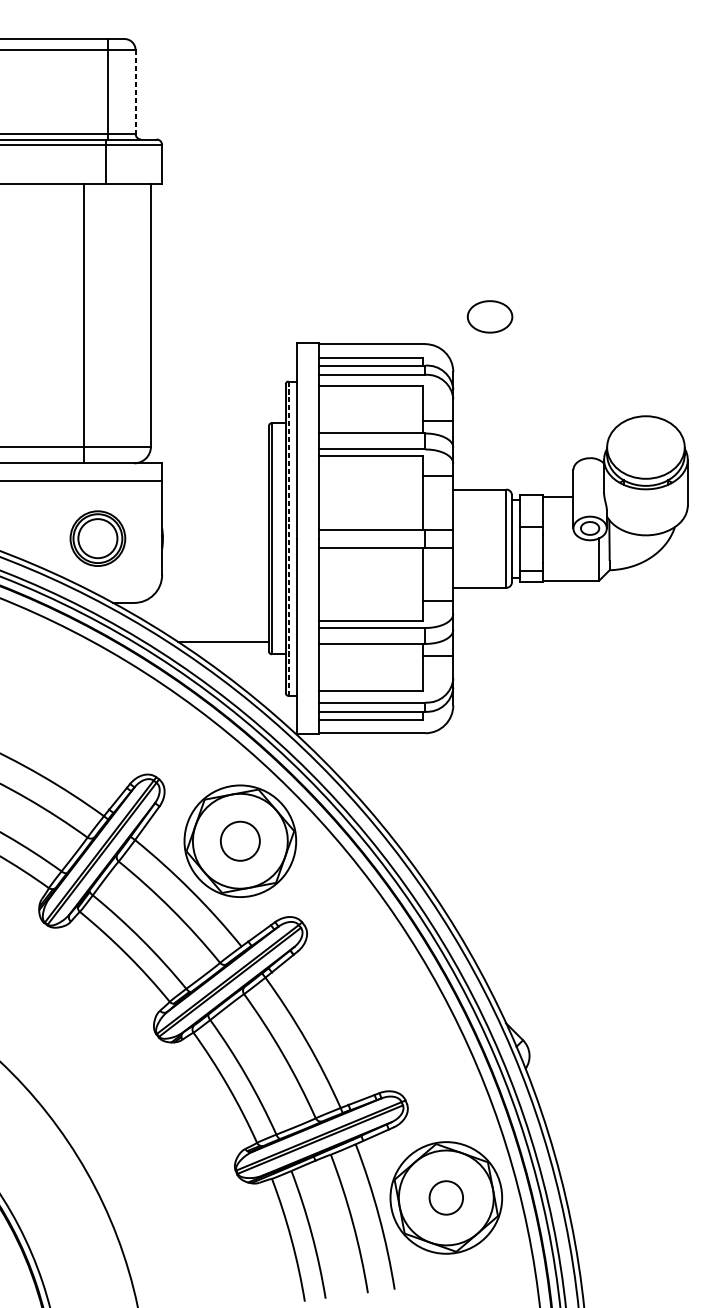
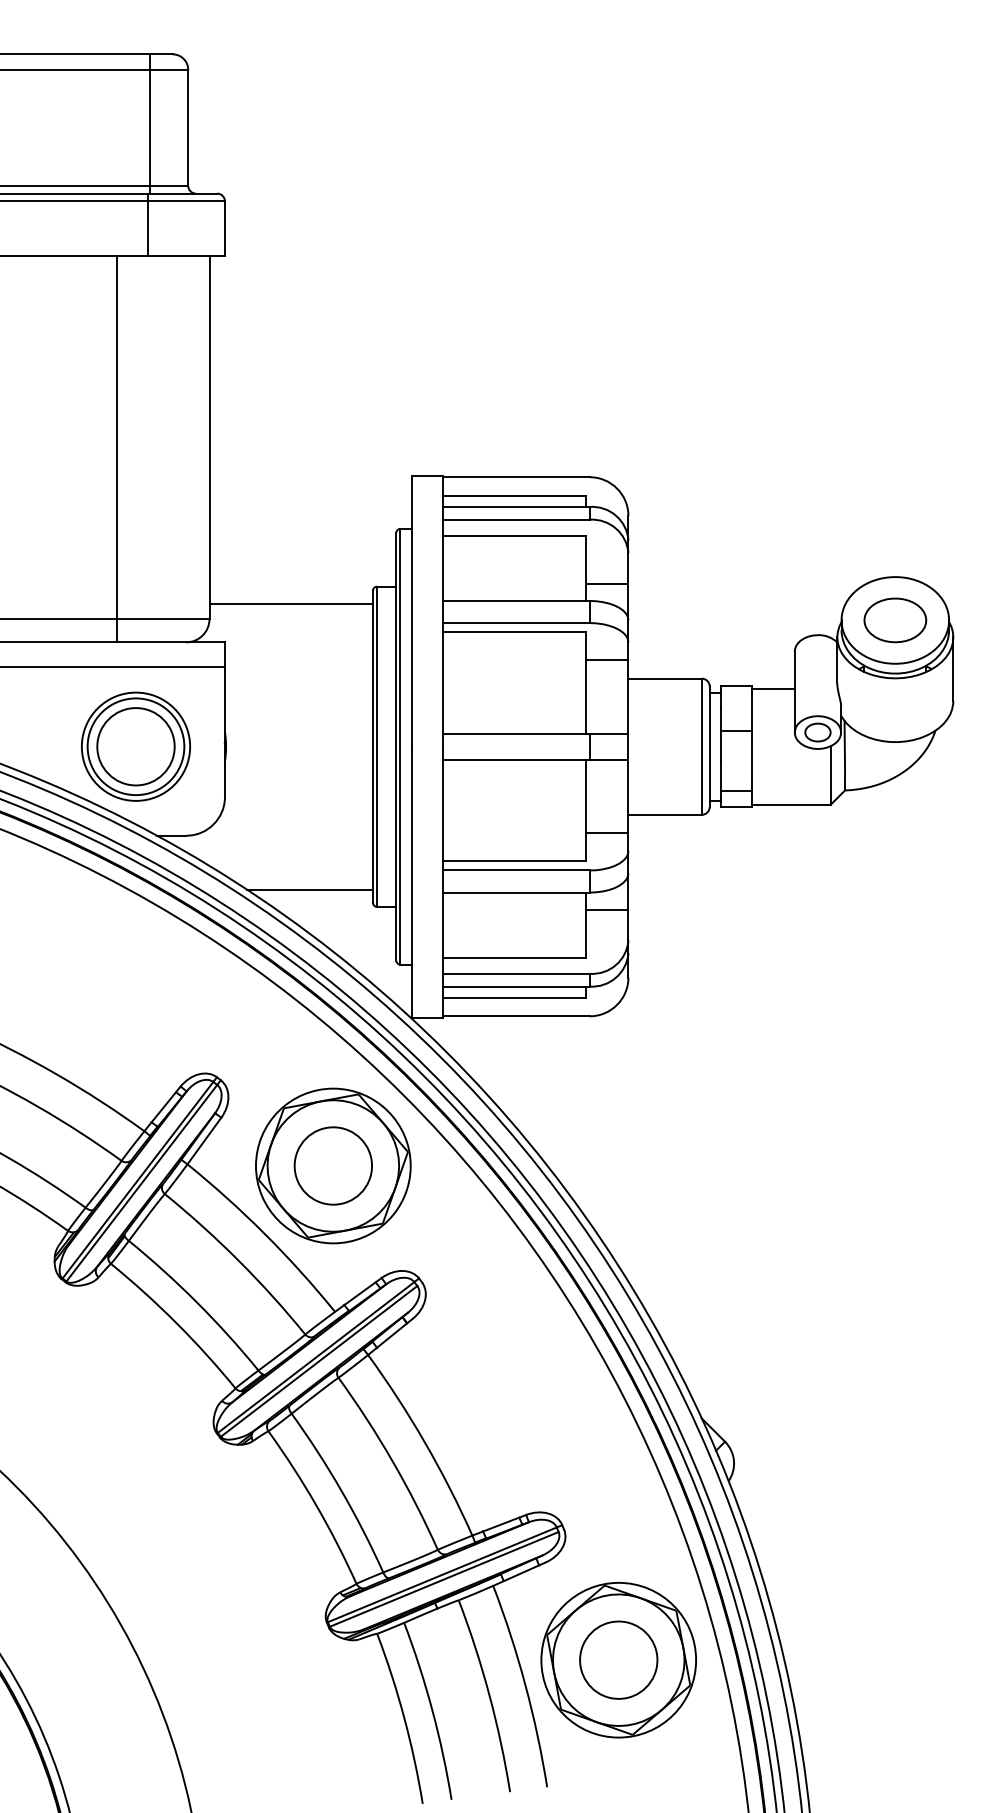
line: (135, 92) -> (188, 128), dashed -> solid
part: (490, 316) -> (895, 620), moved
line: (210, 435) -> (291, 603), added
part: (97, 538) -> (135, 746), size x1.43
line: (288, 538) -> (400, 746), dashed -> solid
circle: (240, 840) -> (333, 1165), size x1.43
circle: (446, 1197) -> (618, 1659), size x1.67

